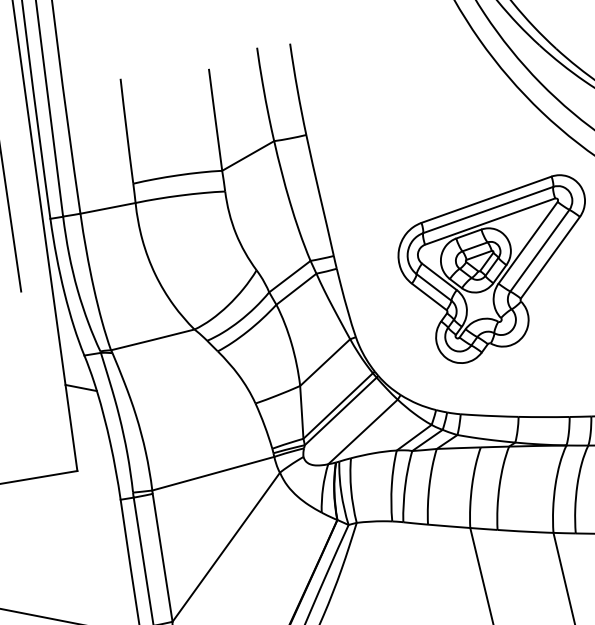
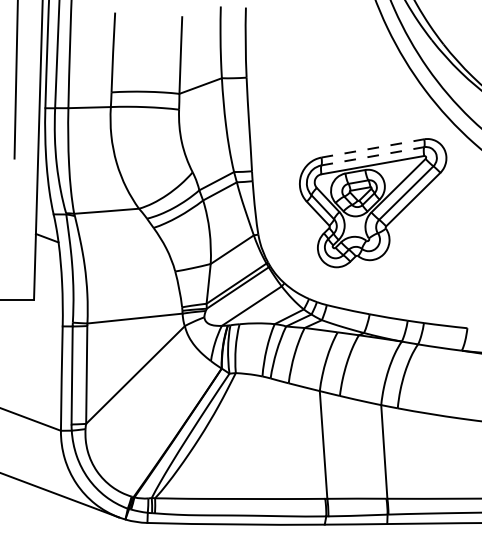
line: (487, 199) -> (373, 148), solid -> dashed
line: (489, 210) -> (373, 156), solid -> dashed

